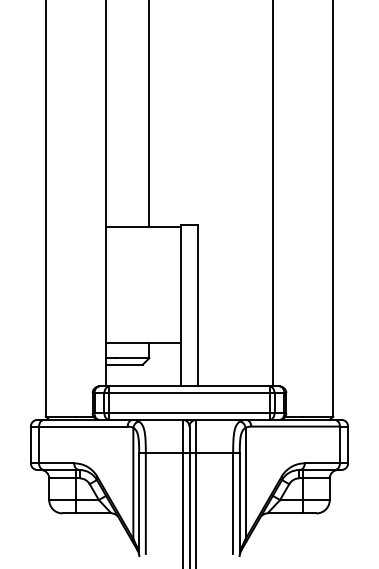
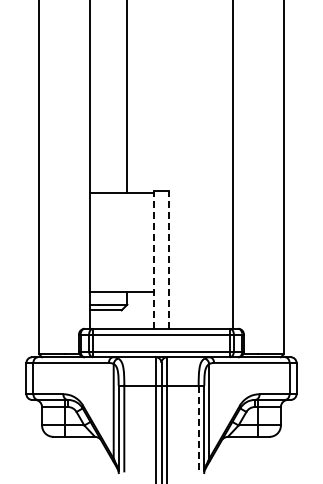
line: (181, 306) -> (154, 260), solid -> dashed
line: (197, 306) -> (168, 260), solid -> dashed
line: (232, 503) -> (198, 428), solid -> dashed

